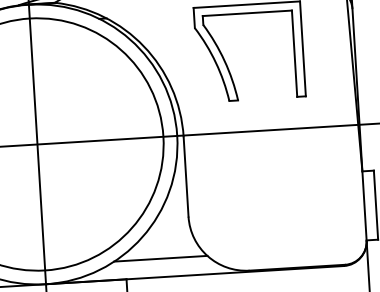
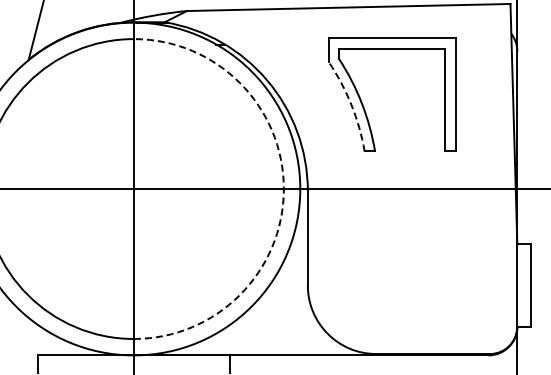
arc: (215, 63) -> (351, 105), solid -> dashed
arc: (163, 137) -> (283, 189), solid -> dashed
line: (160, 258) -> (271, 333), removed

